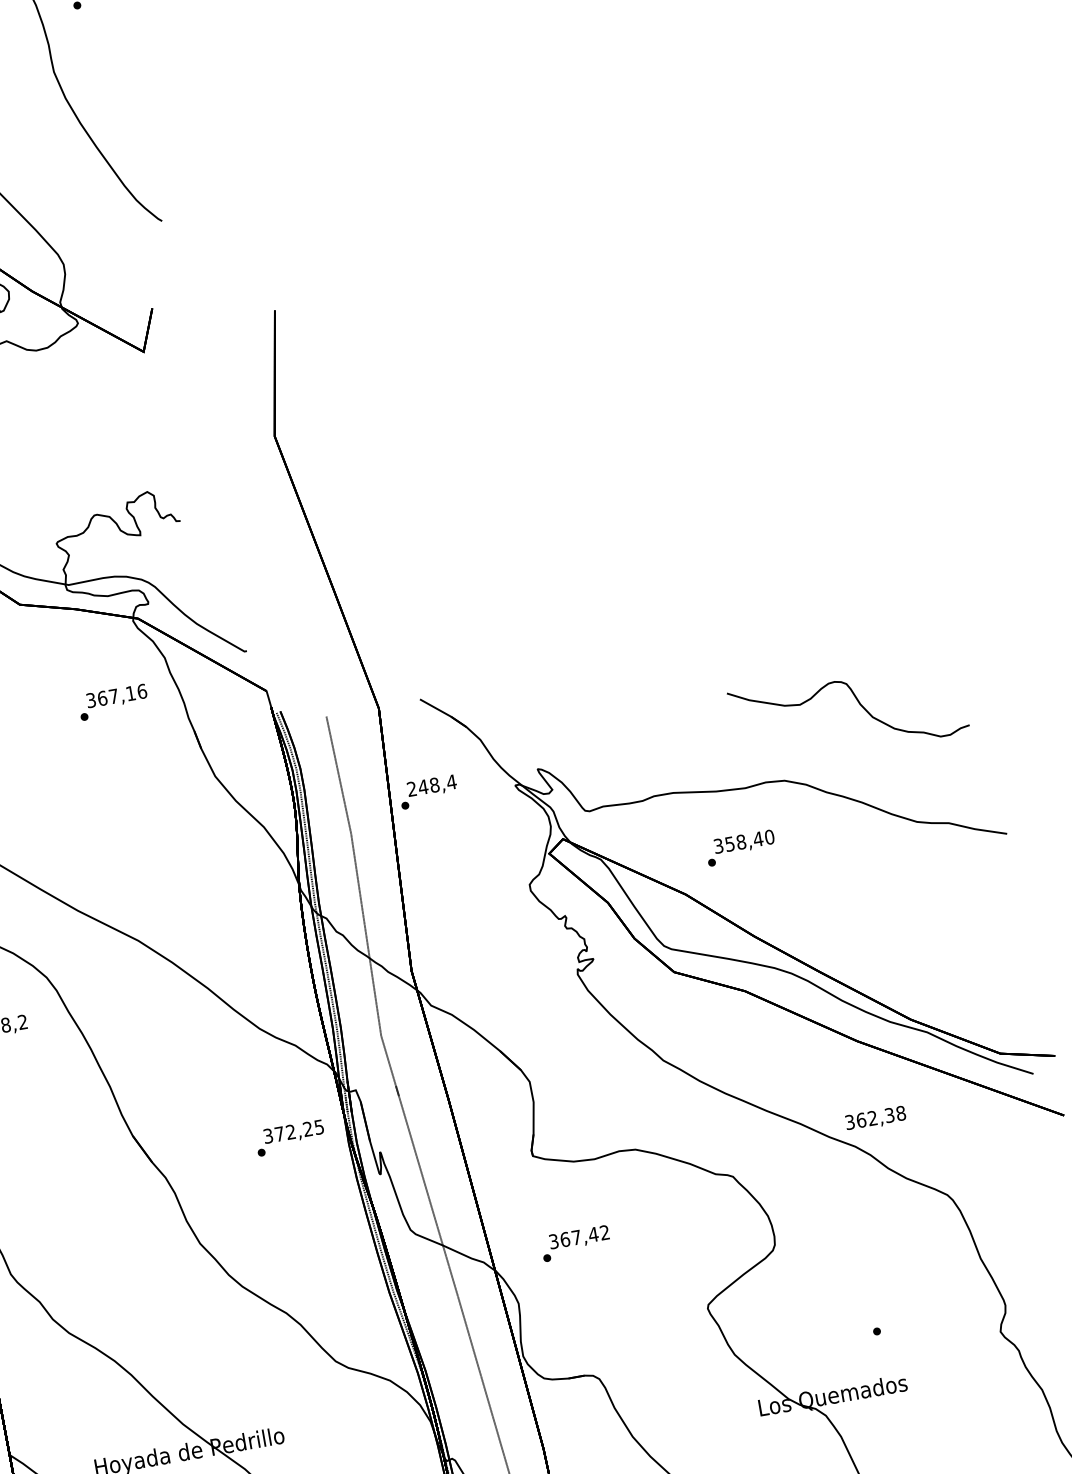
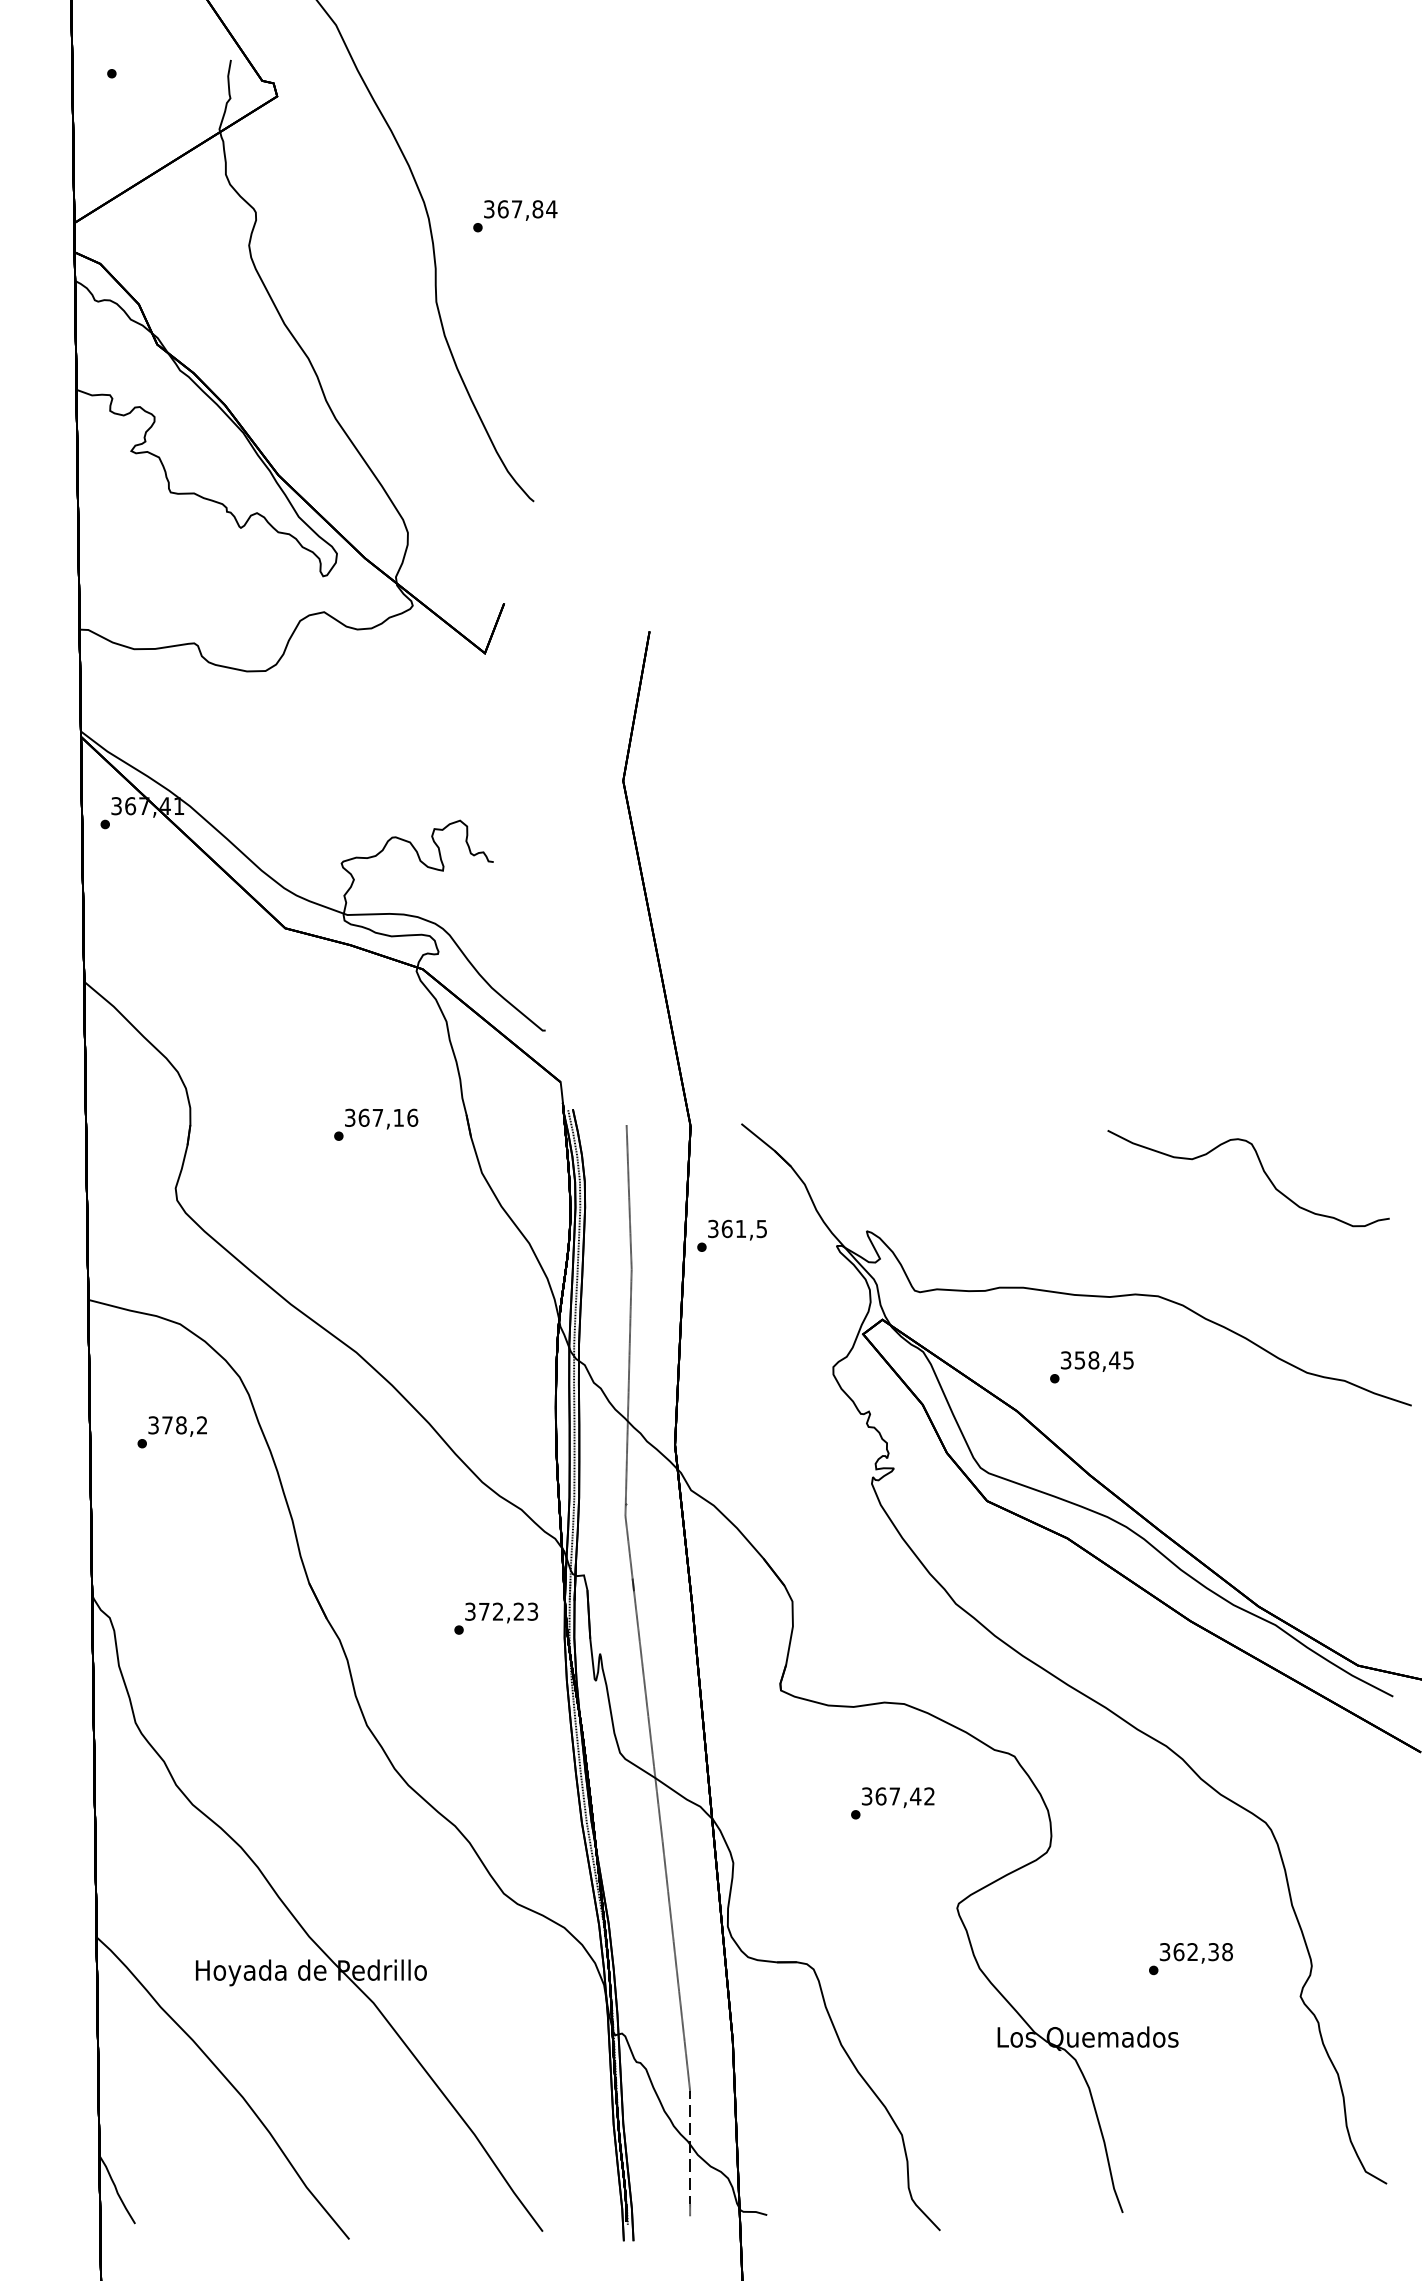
text: (113, 702) -> (376, 1124), moved
curve: (858, 704) -> (1262, 1170), moved
text: (431, 785) -> (737, 1228), 248,4 -> 361,5
text: (769, 837) -> (1128, 1360), 358,40 -> 358,45
text: (875, 1119) -> (1195, 1953), moved
text: (319, 1126) -> (533, 1610), 372,25 -> 372,23
text: (575, 1243) -> (892, 1803), moved

